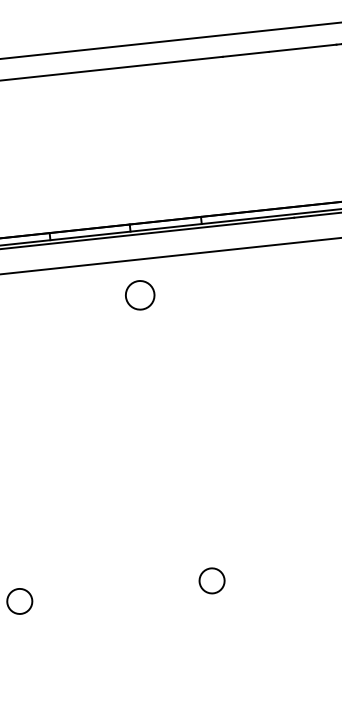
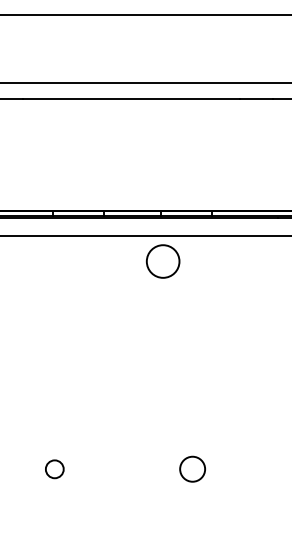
circle: (140, 295) -> (163, 261), size x1.6
circle: (211, 581) -> (192, 469), size x1.4

